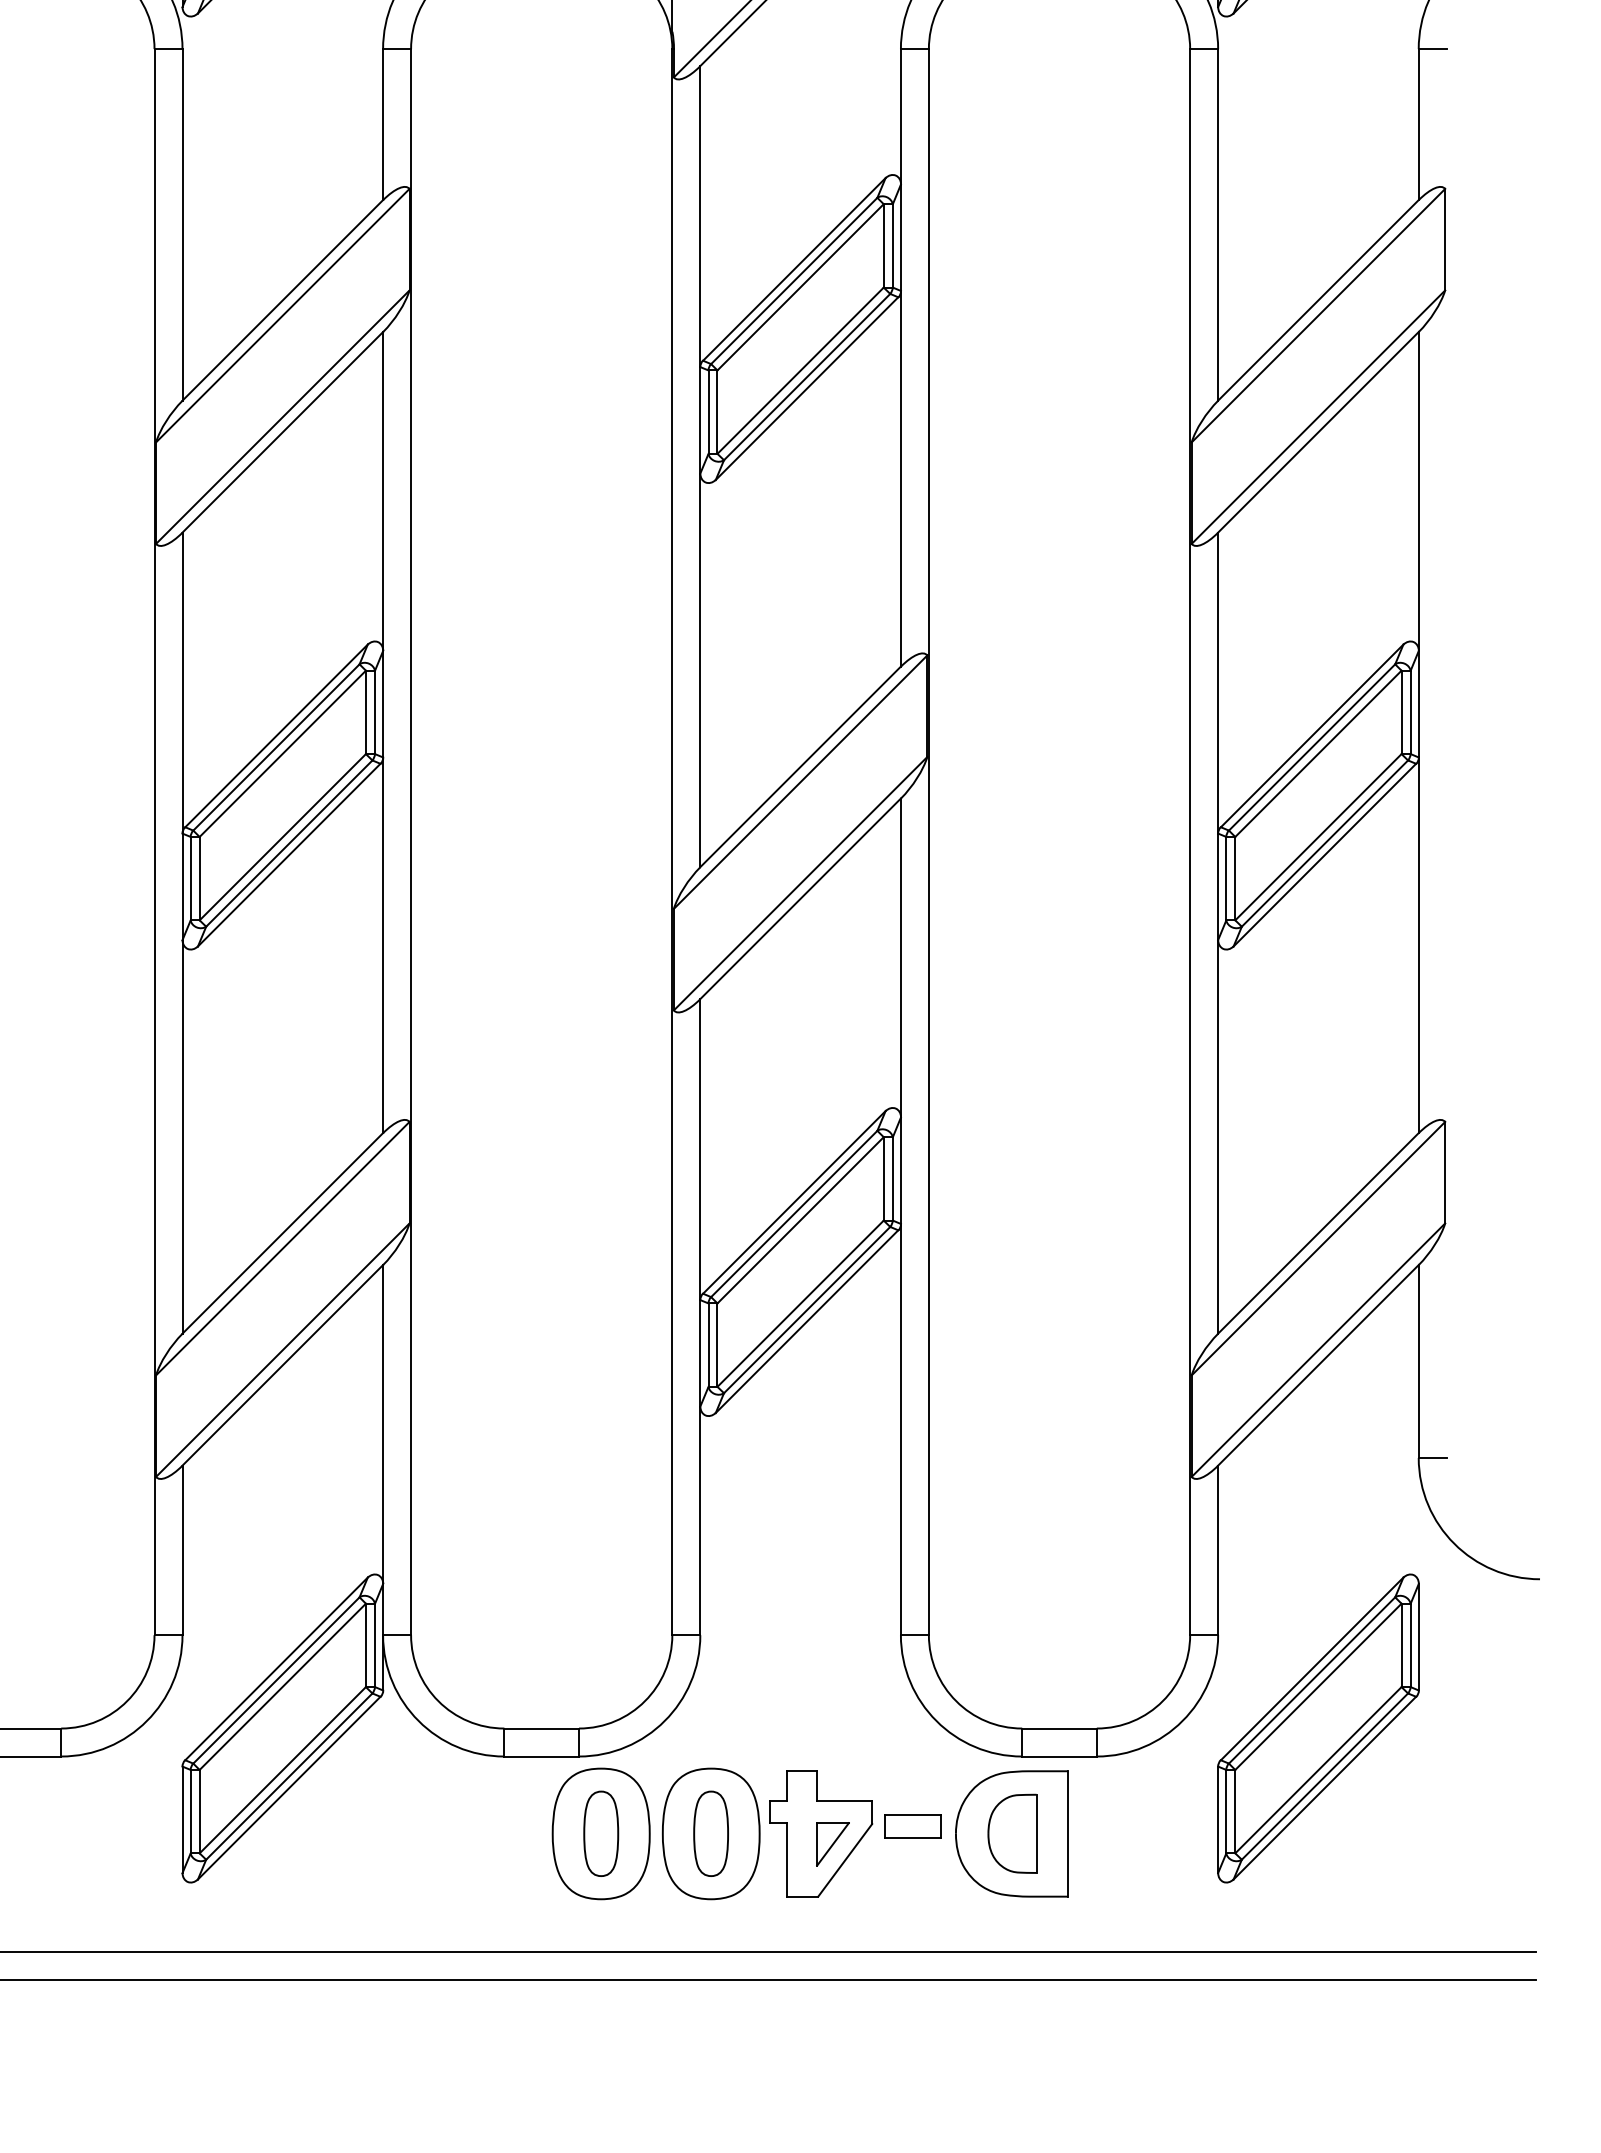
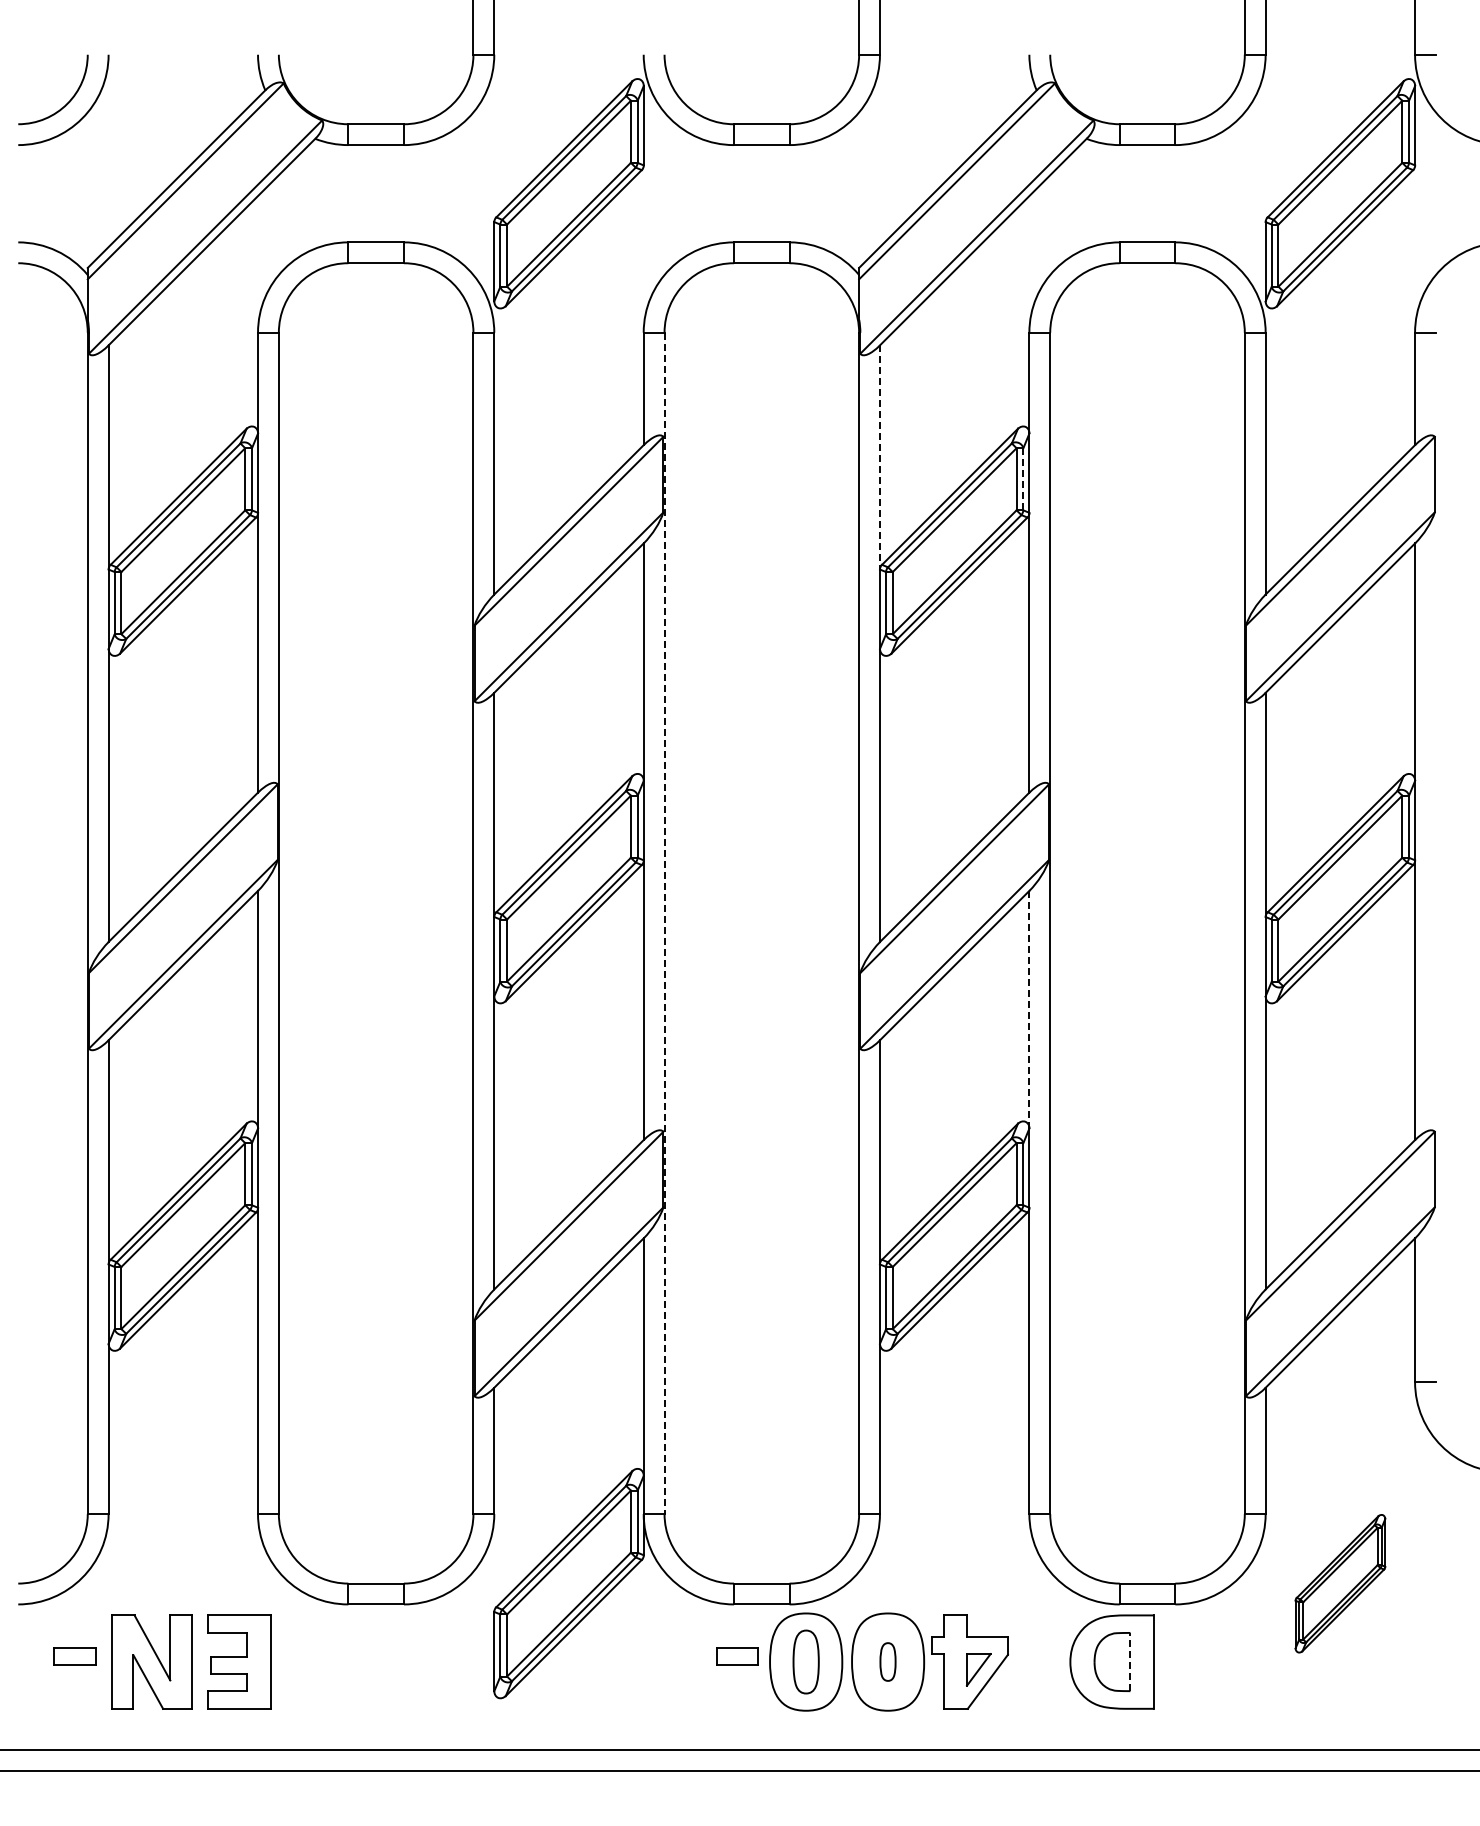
line: (699, 216) -> (879, 457), solid -> dashed
line: (893, 246) -> (1023, 479), solid -> dashed
line: (411, 842) -> (664, 923), solid -> dashed
line: (901, 957) -> (1029, 1009), solid -> dashed
part: (1318, 1728) -> (1340, 1583), size x0.6
part: (913, 1826) -> (737, 1656), moved
part: (710, 1833) -> (887, 1661), size x0.6
line: (1036, 1833) -> (1130, 1661), solid -> dashed

